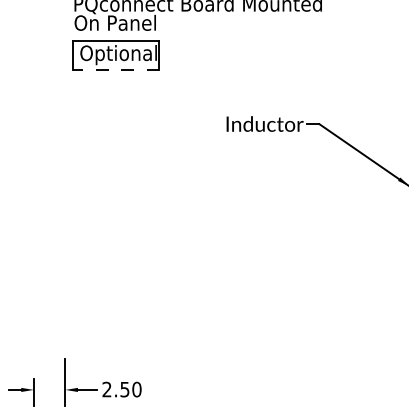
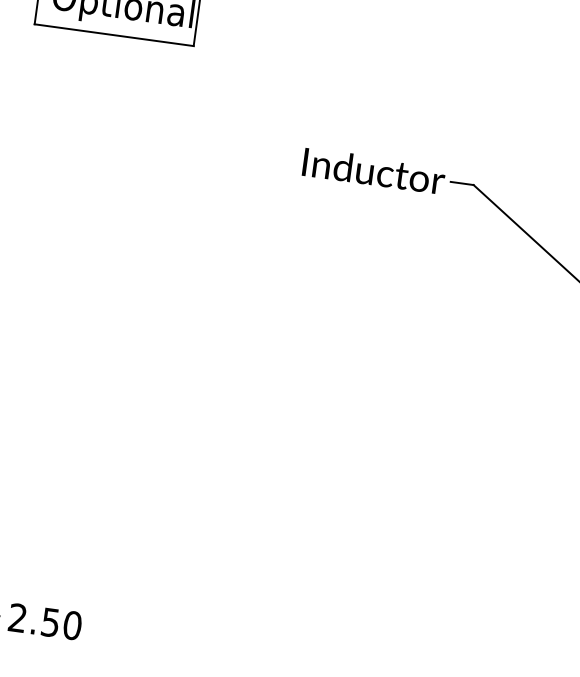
line: (115, 70) -> (113, 35), dashed -> solid

